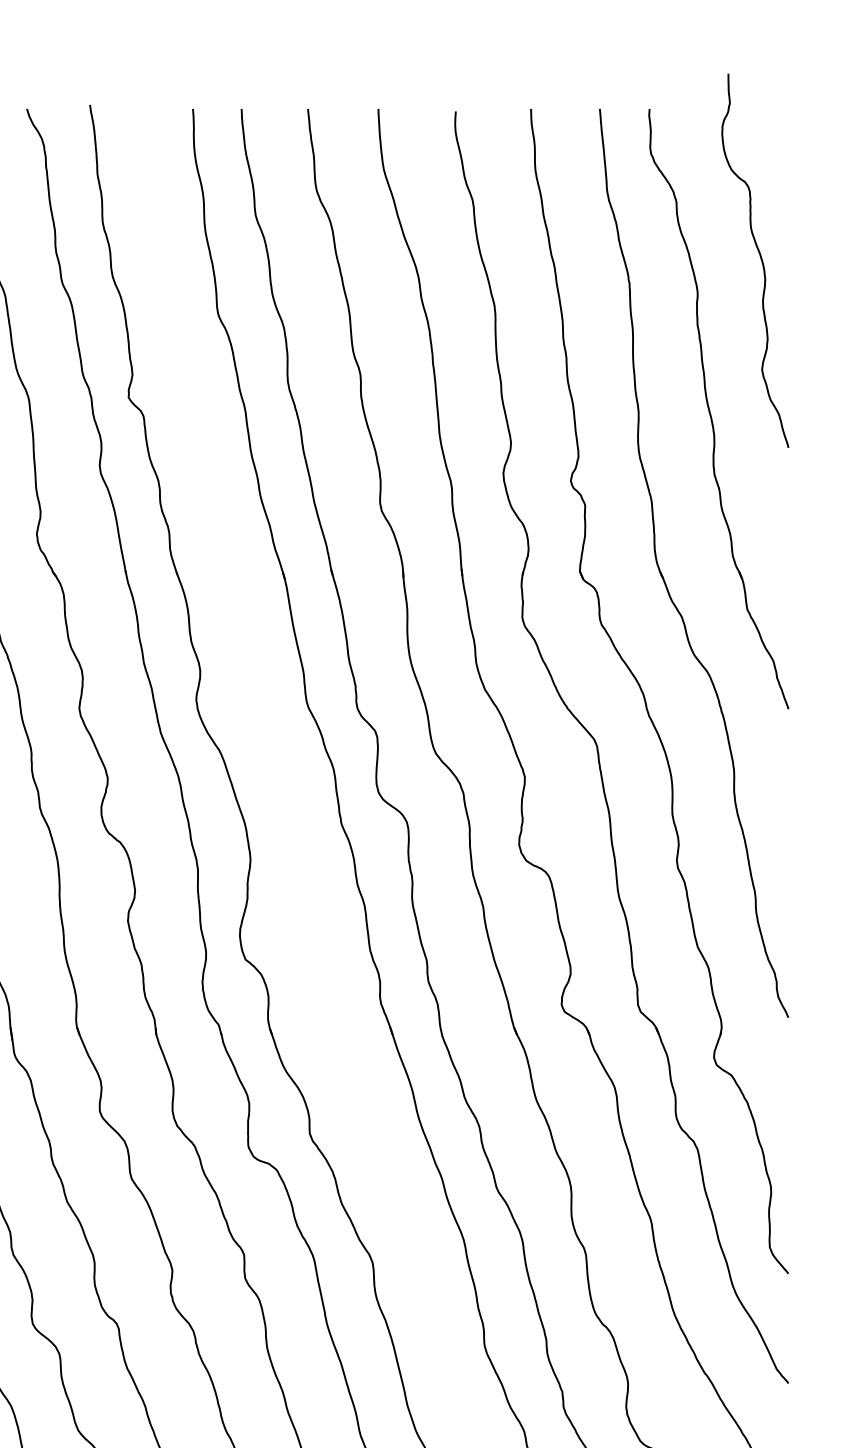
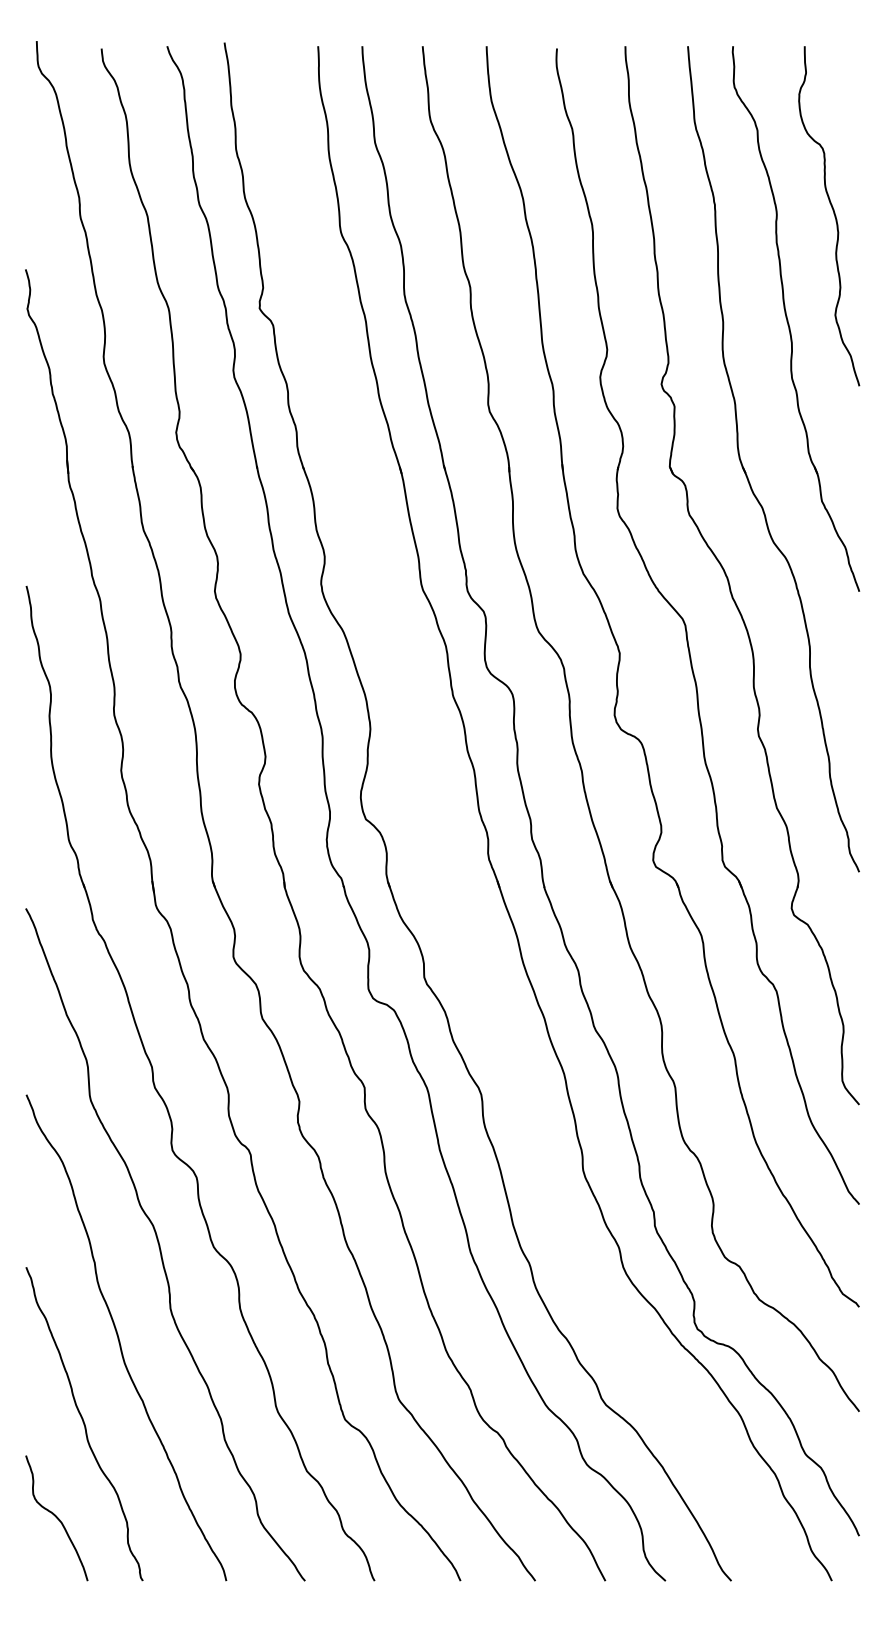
curve: (760, 258) -> (833, 214), moved

